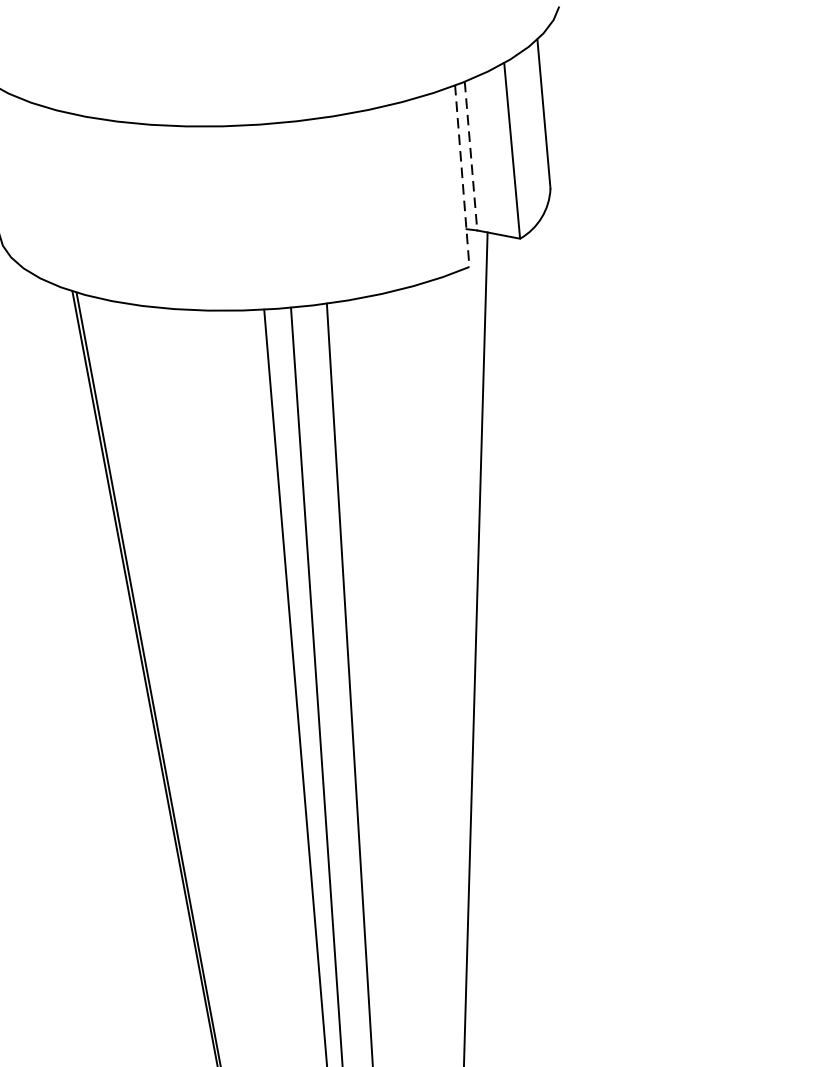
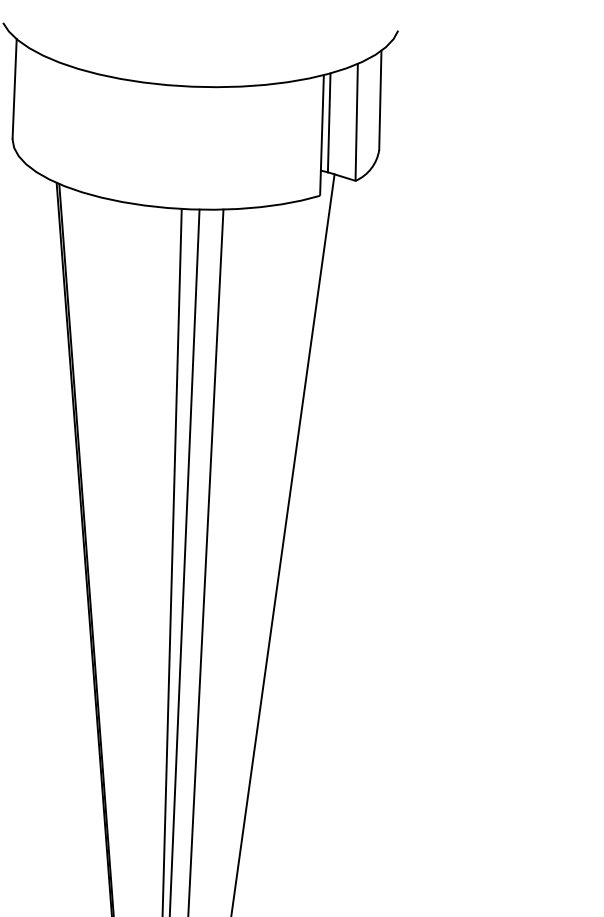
line: (471, 157) -> (329, 123), dashed -> solid
line: (462, 174) -> (322, 134), dashed -> solid

